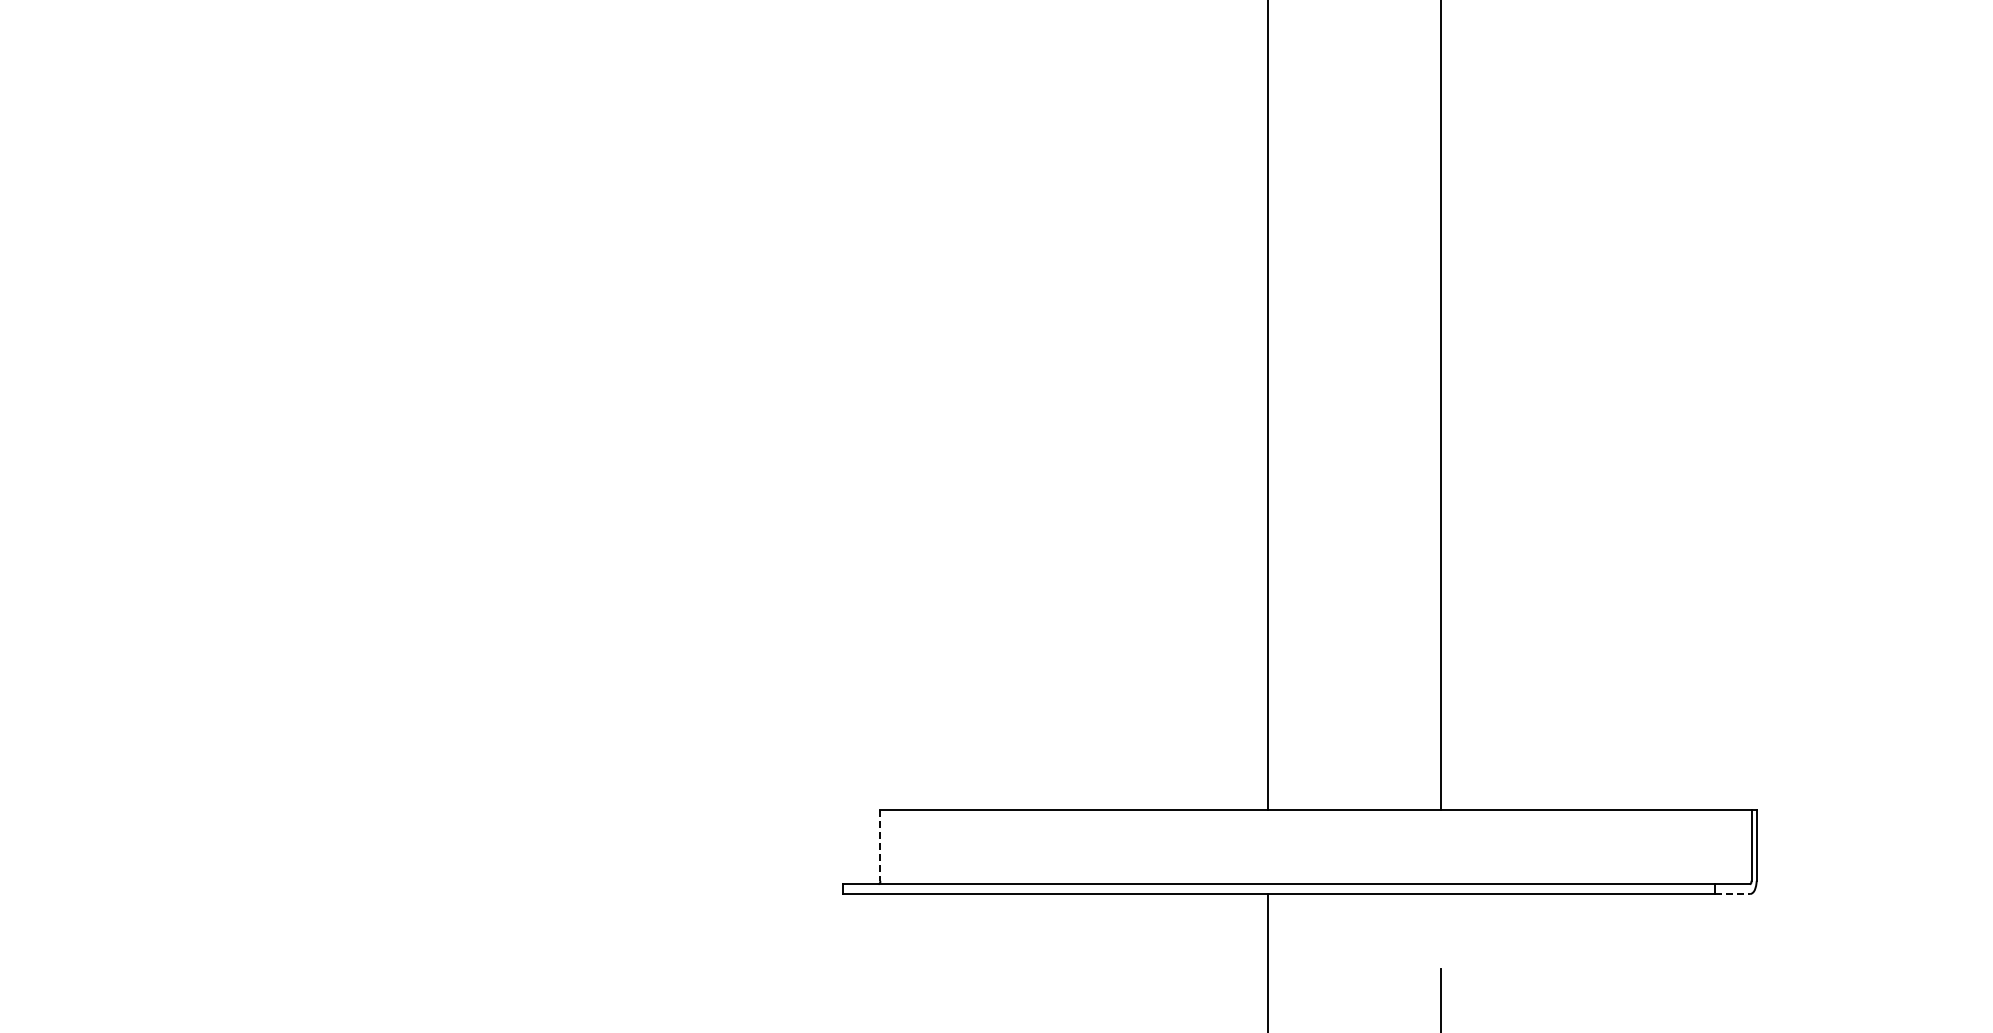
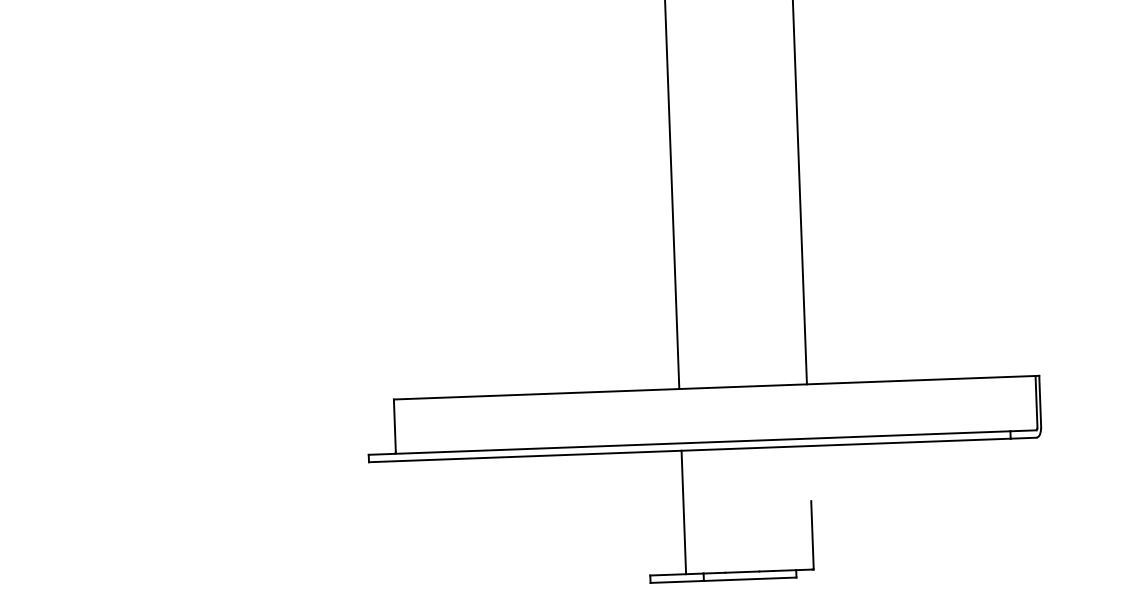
line: (880, 846) -> (395, 426), dashed -> solid
line: (1732, 894) -> (1023, 438), dashed -> solid

